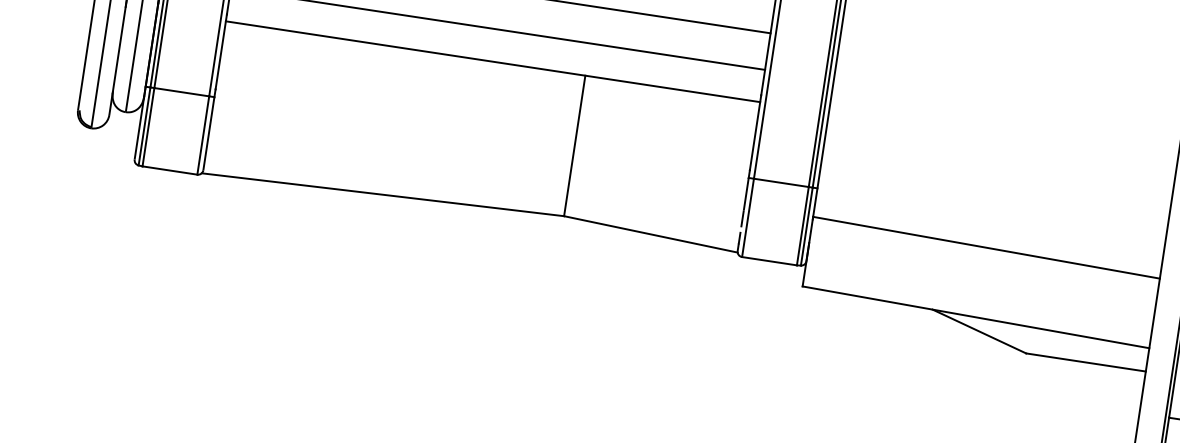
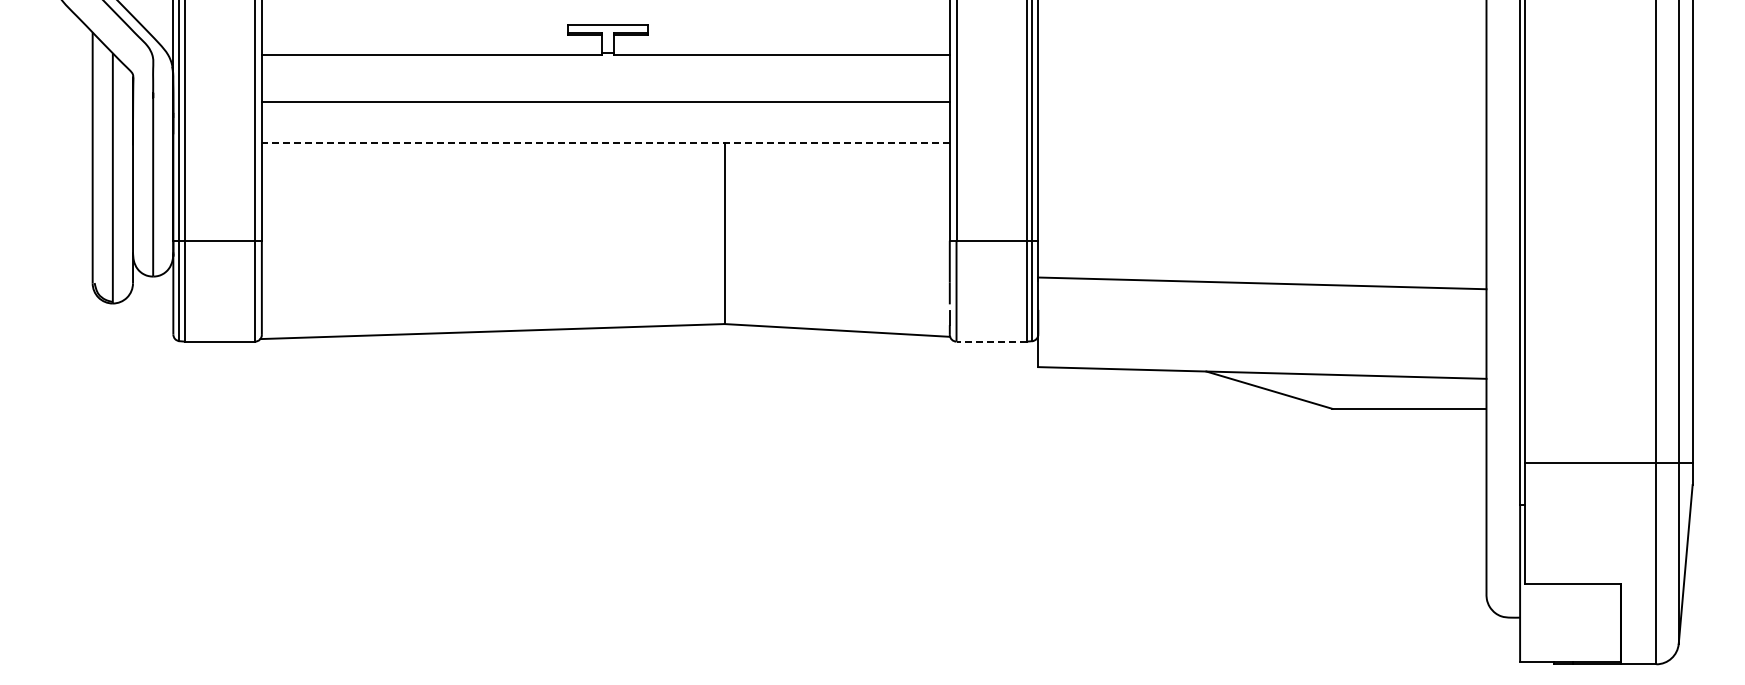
line: (492, 61) -> (605, 143), solid -> dashed
line: (769, 261) -> (991, 341), solid -> dashed

